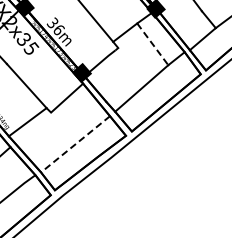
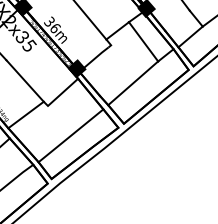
line: (153, 44) -> (144, 41), dashed -> solid
line: (75, 144) -> (70, 135), dashed -> solid

